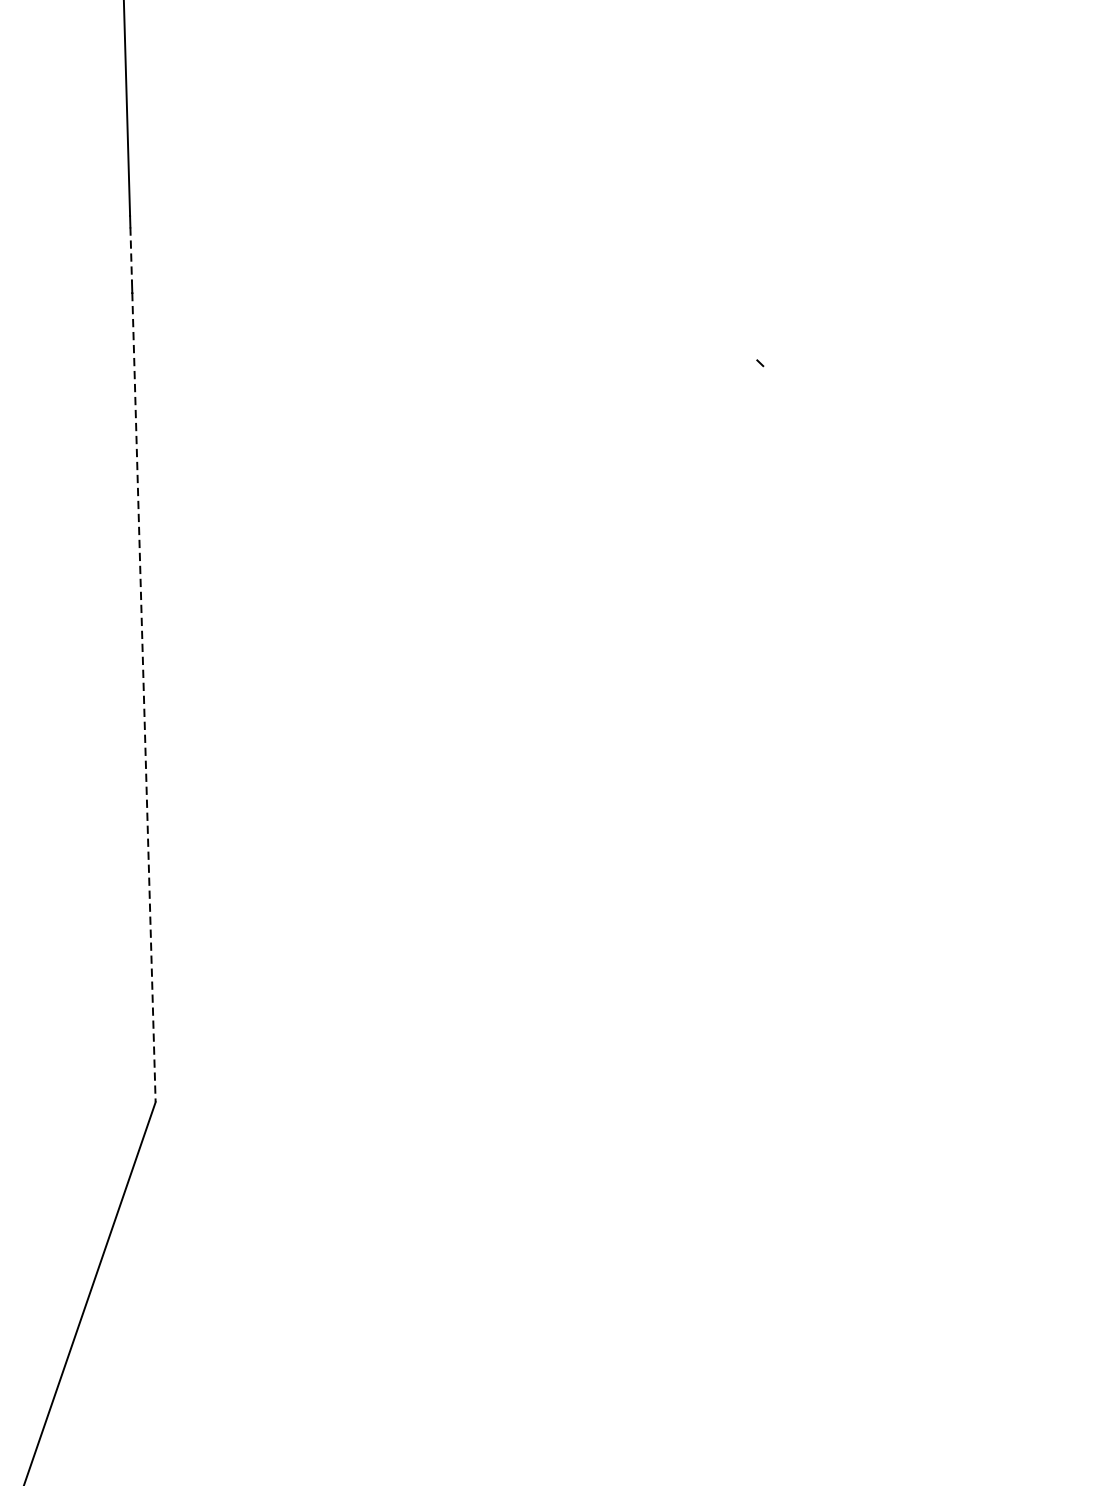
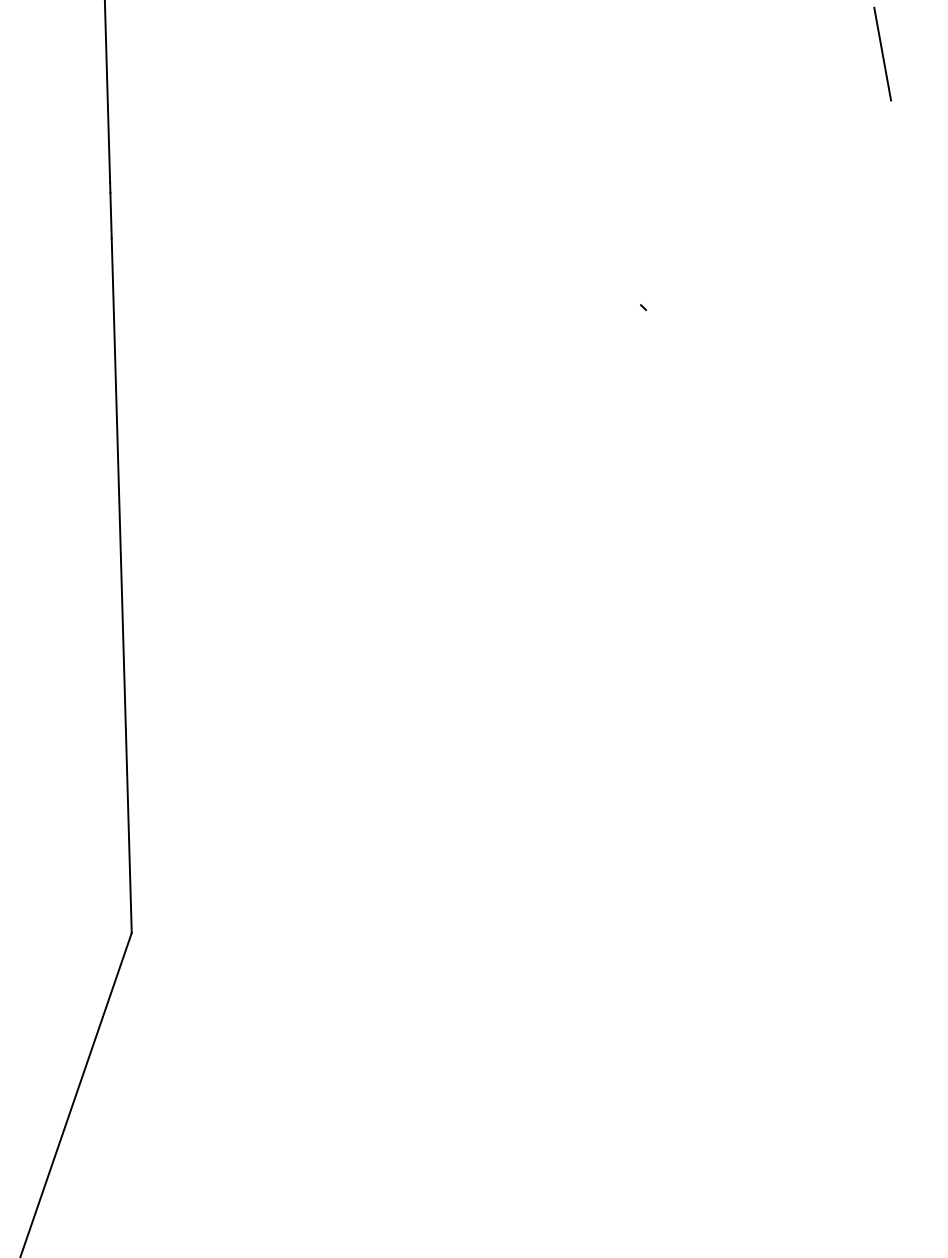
line: (1042, 63) -> (882, 53), added
line: (131, 254) -> (111, 215), dashed -> solid
line: (143, 697) -> (121, 590), dashed -> solid

